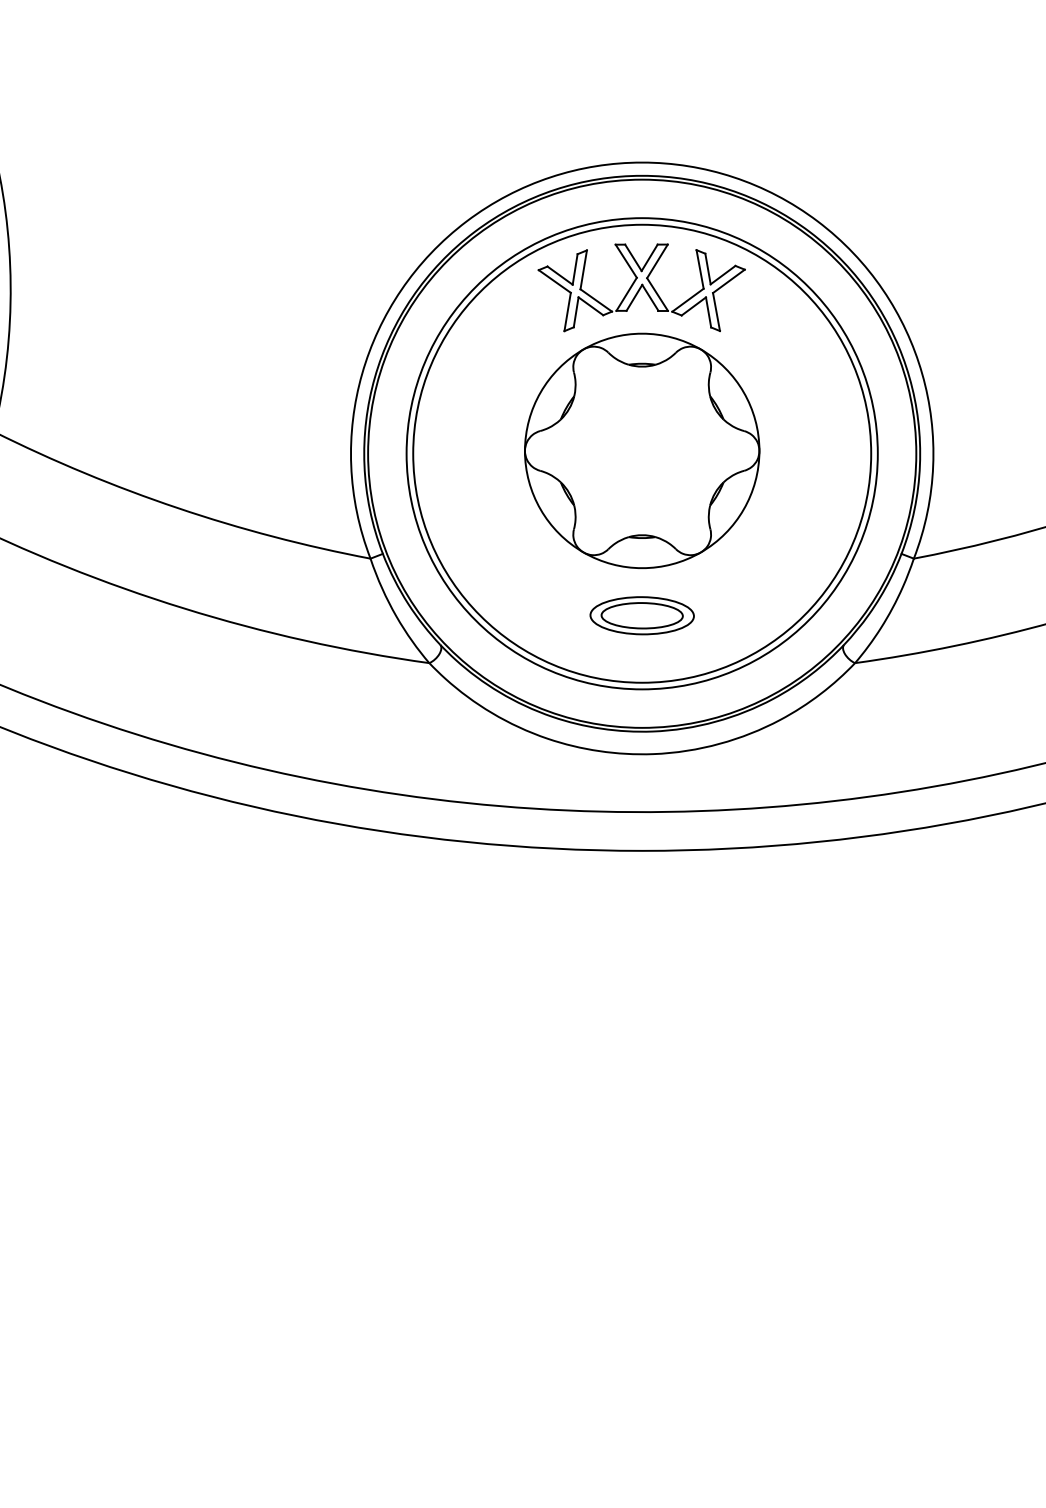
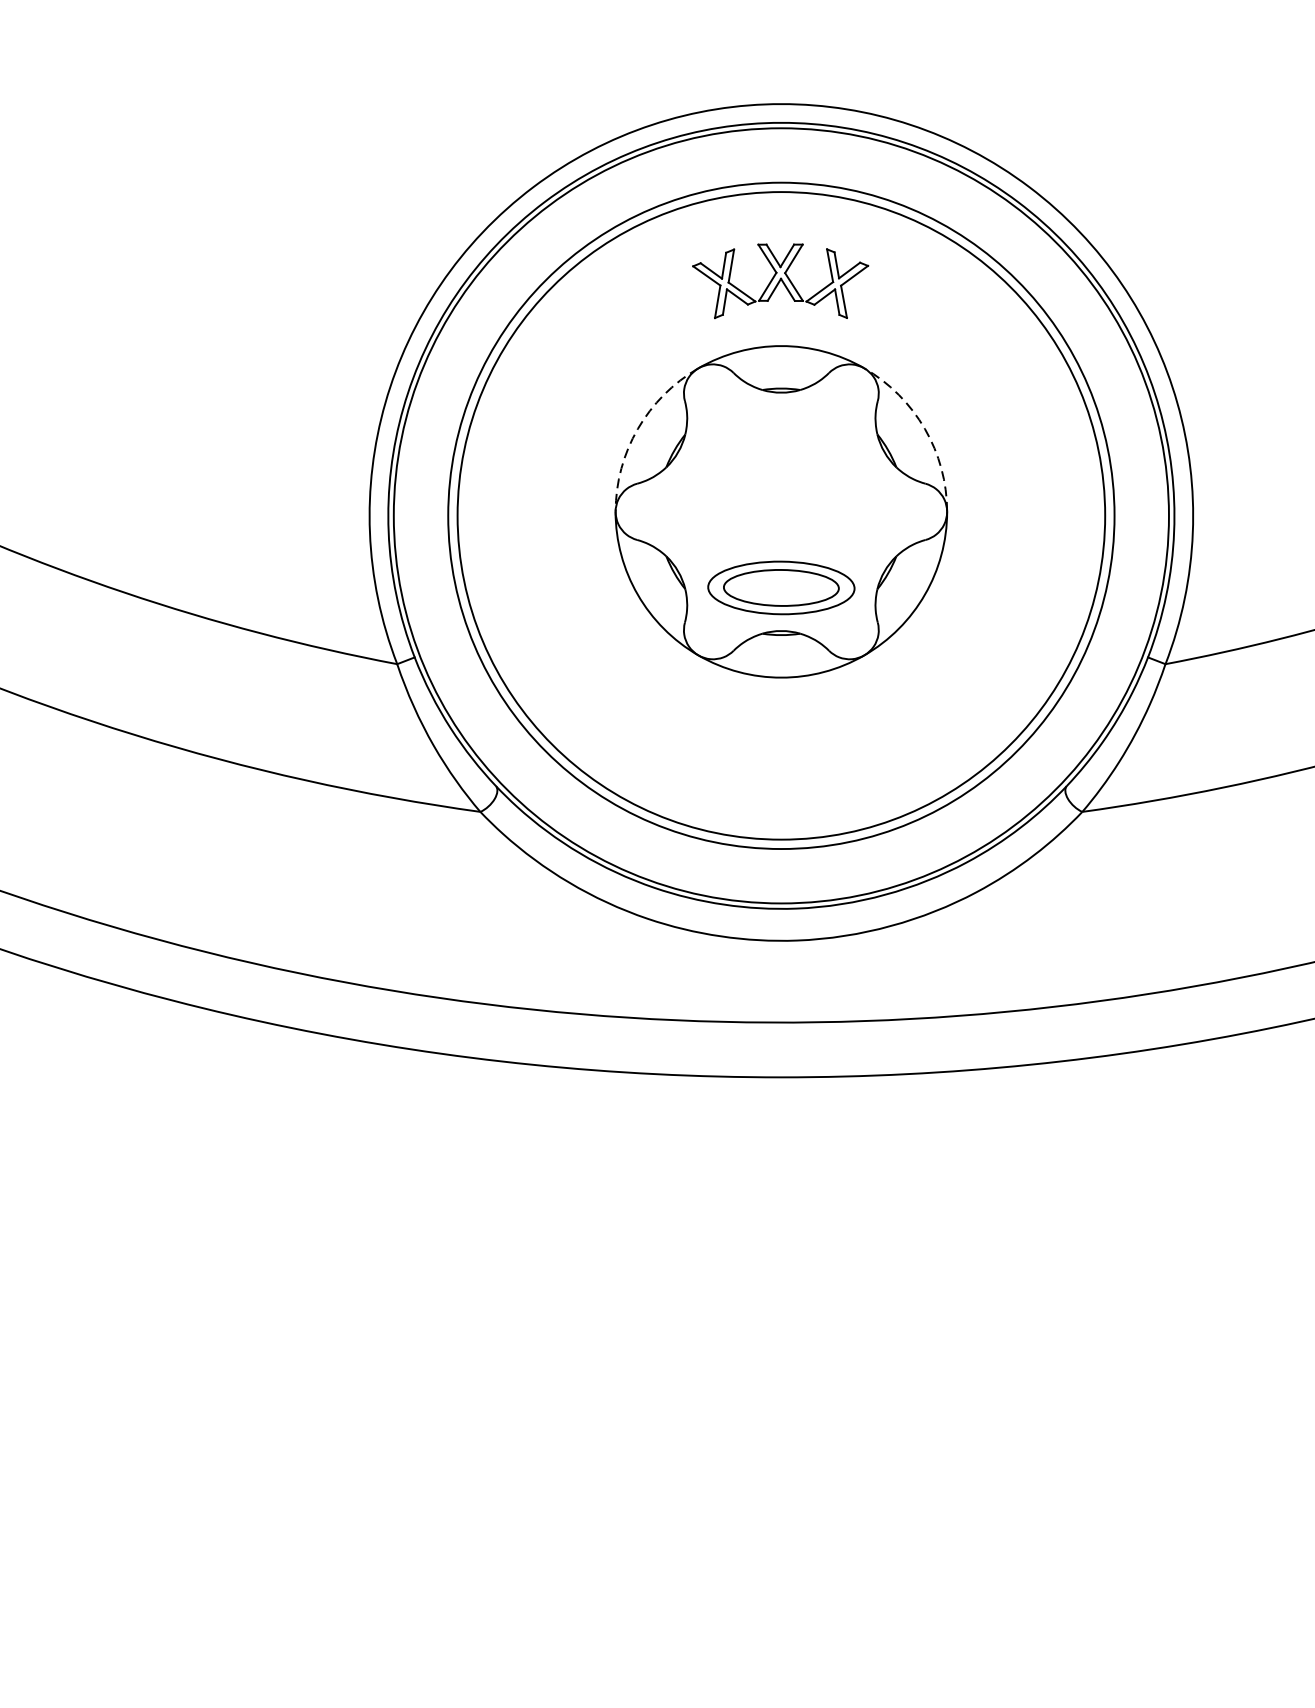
part: (641, 287) -> (780, 280), size x0.6
arc: (540, 392) -> (637, 429), solid -> dashed
arc: (743, 392) -> (924, 429), solid -> dashed
part: (641, 615) -> (780, 587), moved

